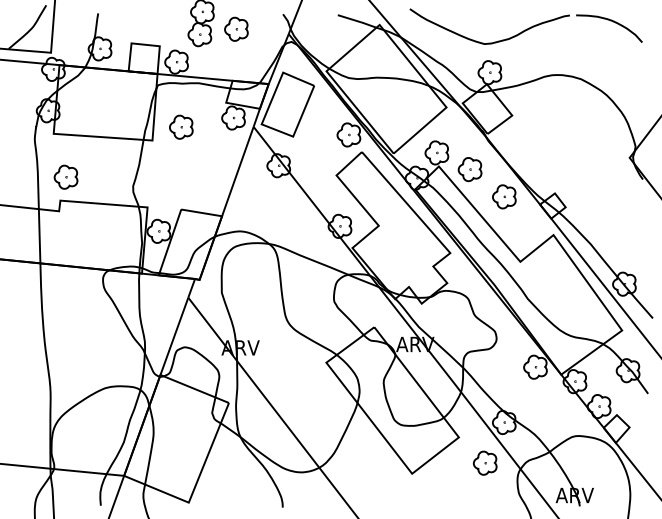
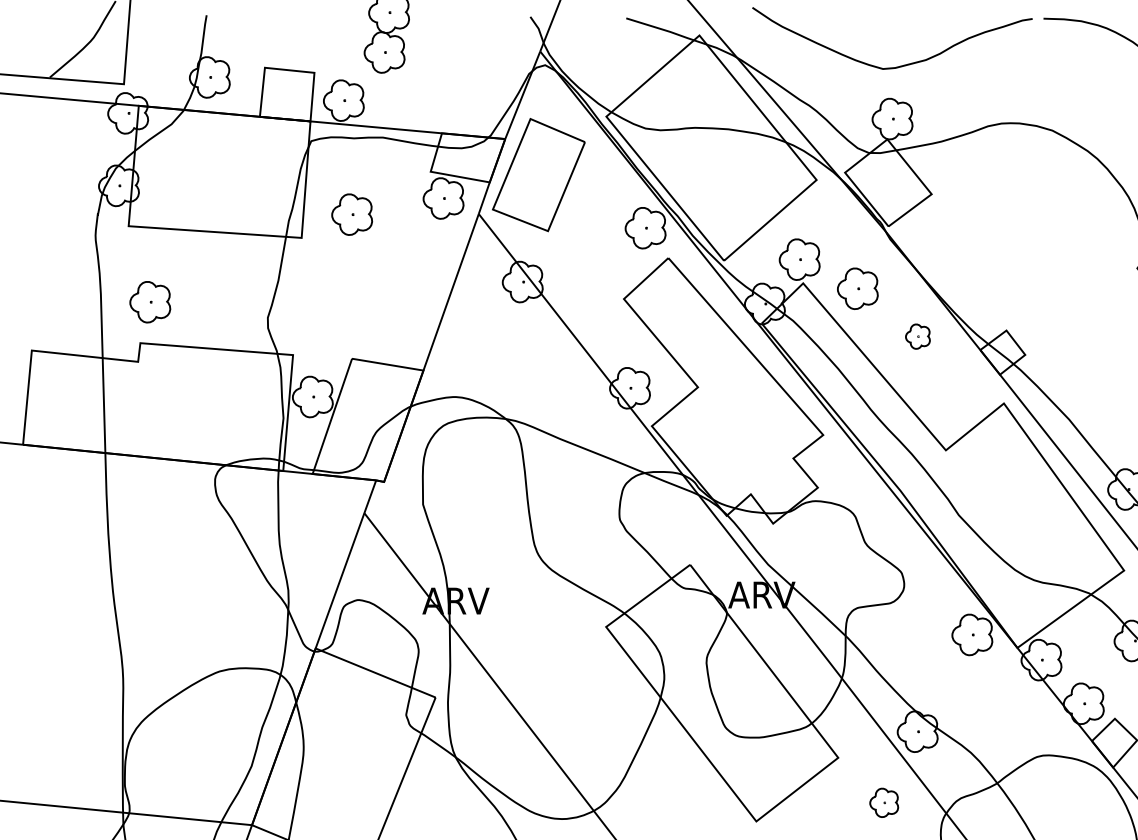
part: (236, 28) -> (448, 41), removed
part: (504, 196) -> (918, 335), size x0.6
part: (484, 462) -> (883, 801), size x0.7

